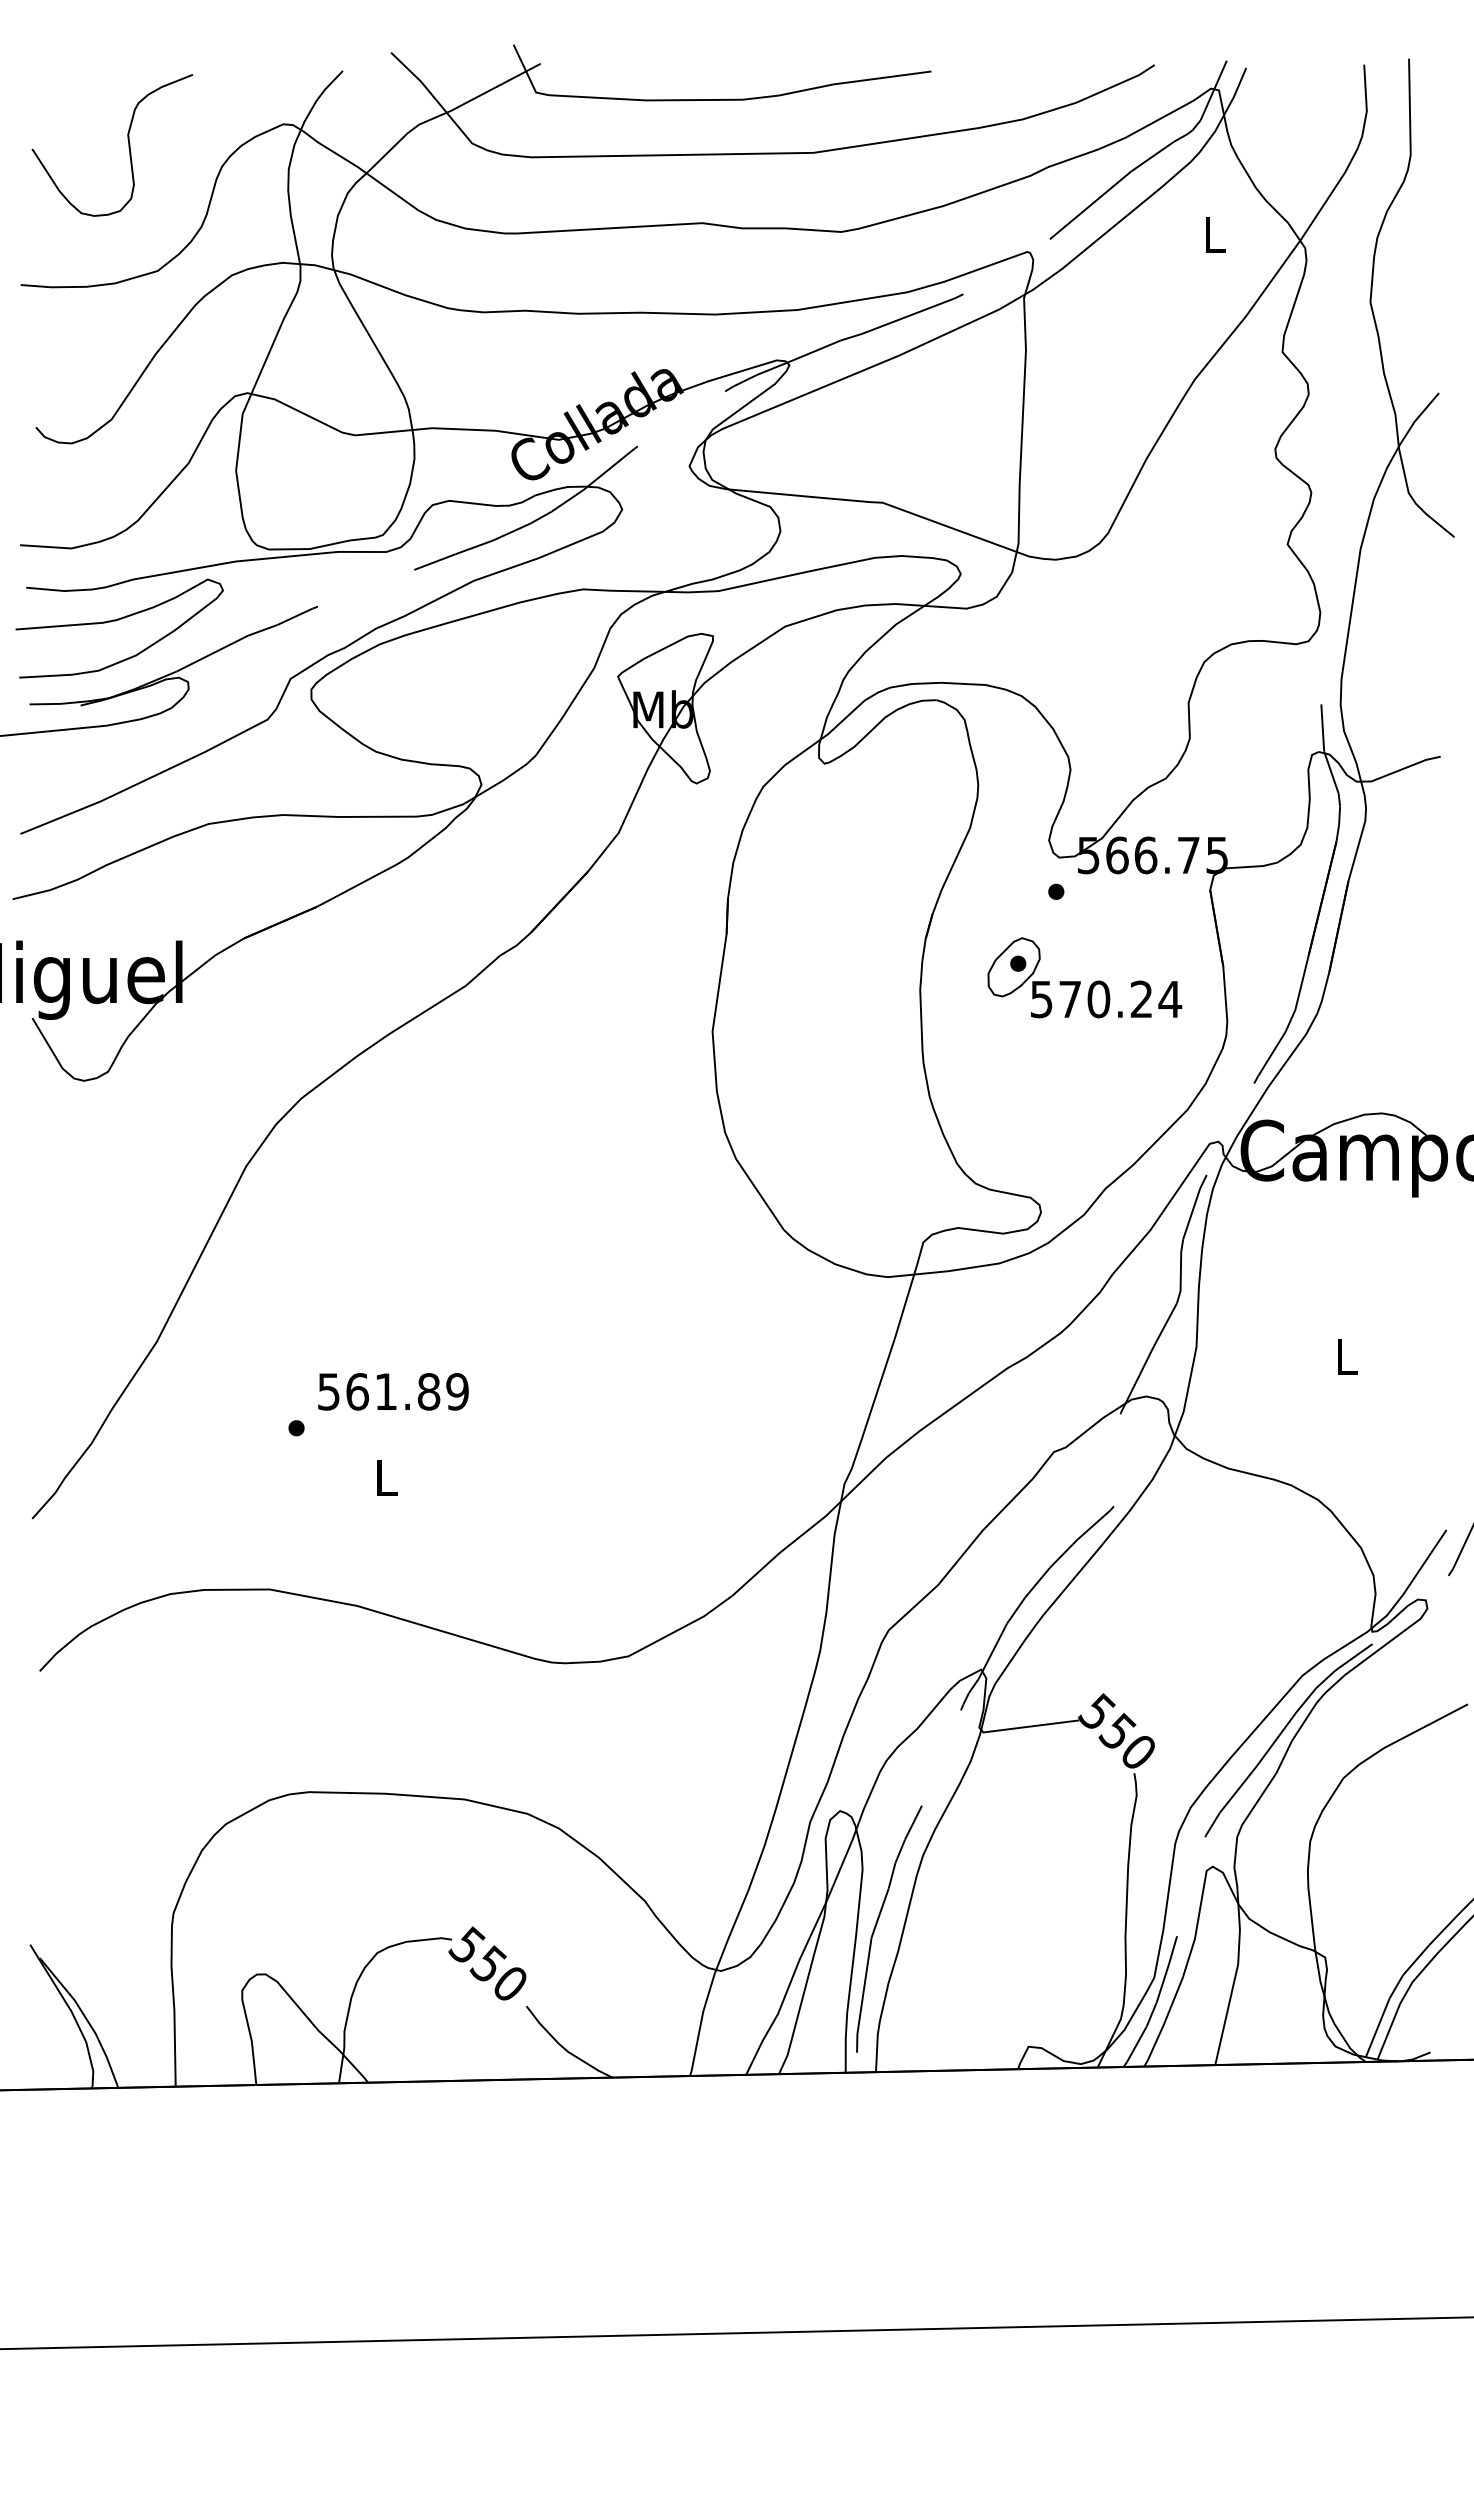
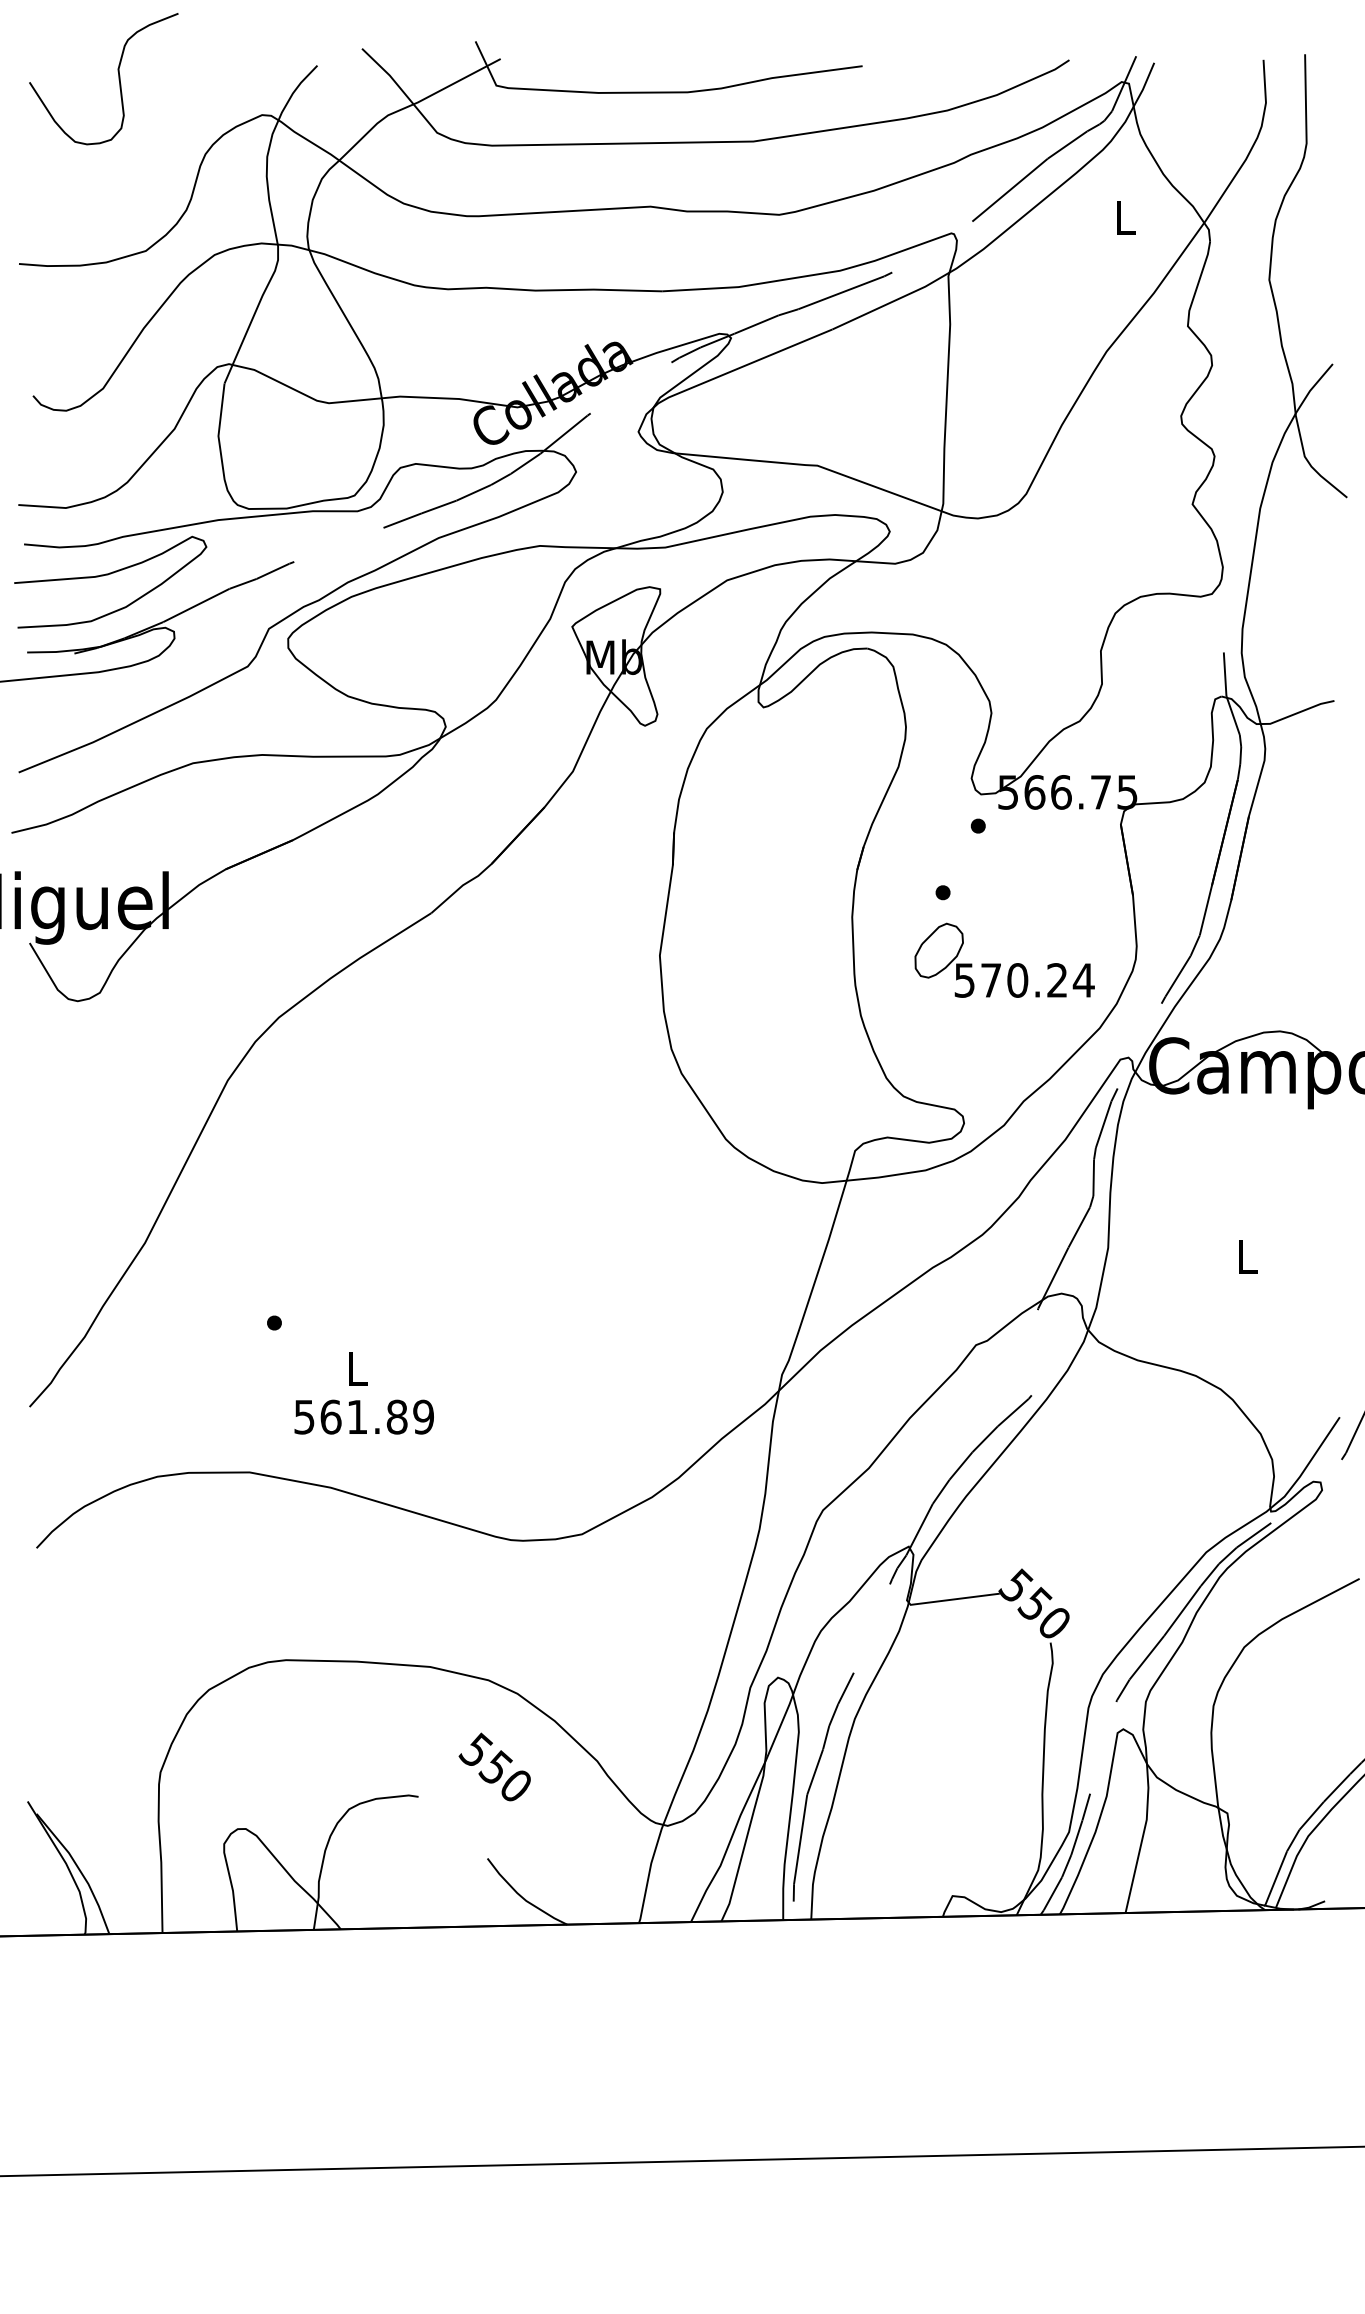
curve: (128, 145) -> (118, 79), moved
part: (1084, 977) -> (1004, 960), moved
text: (393, 1391) -> (364, 1416), moved
text: (487, 1963) -> (494, 1767), moved

